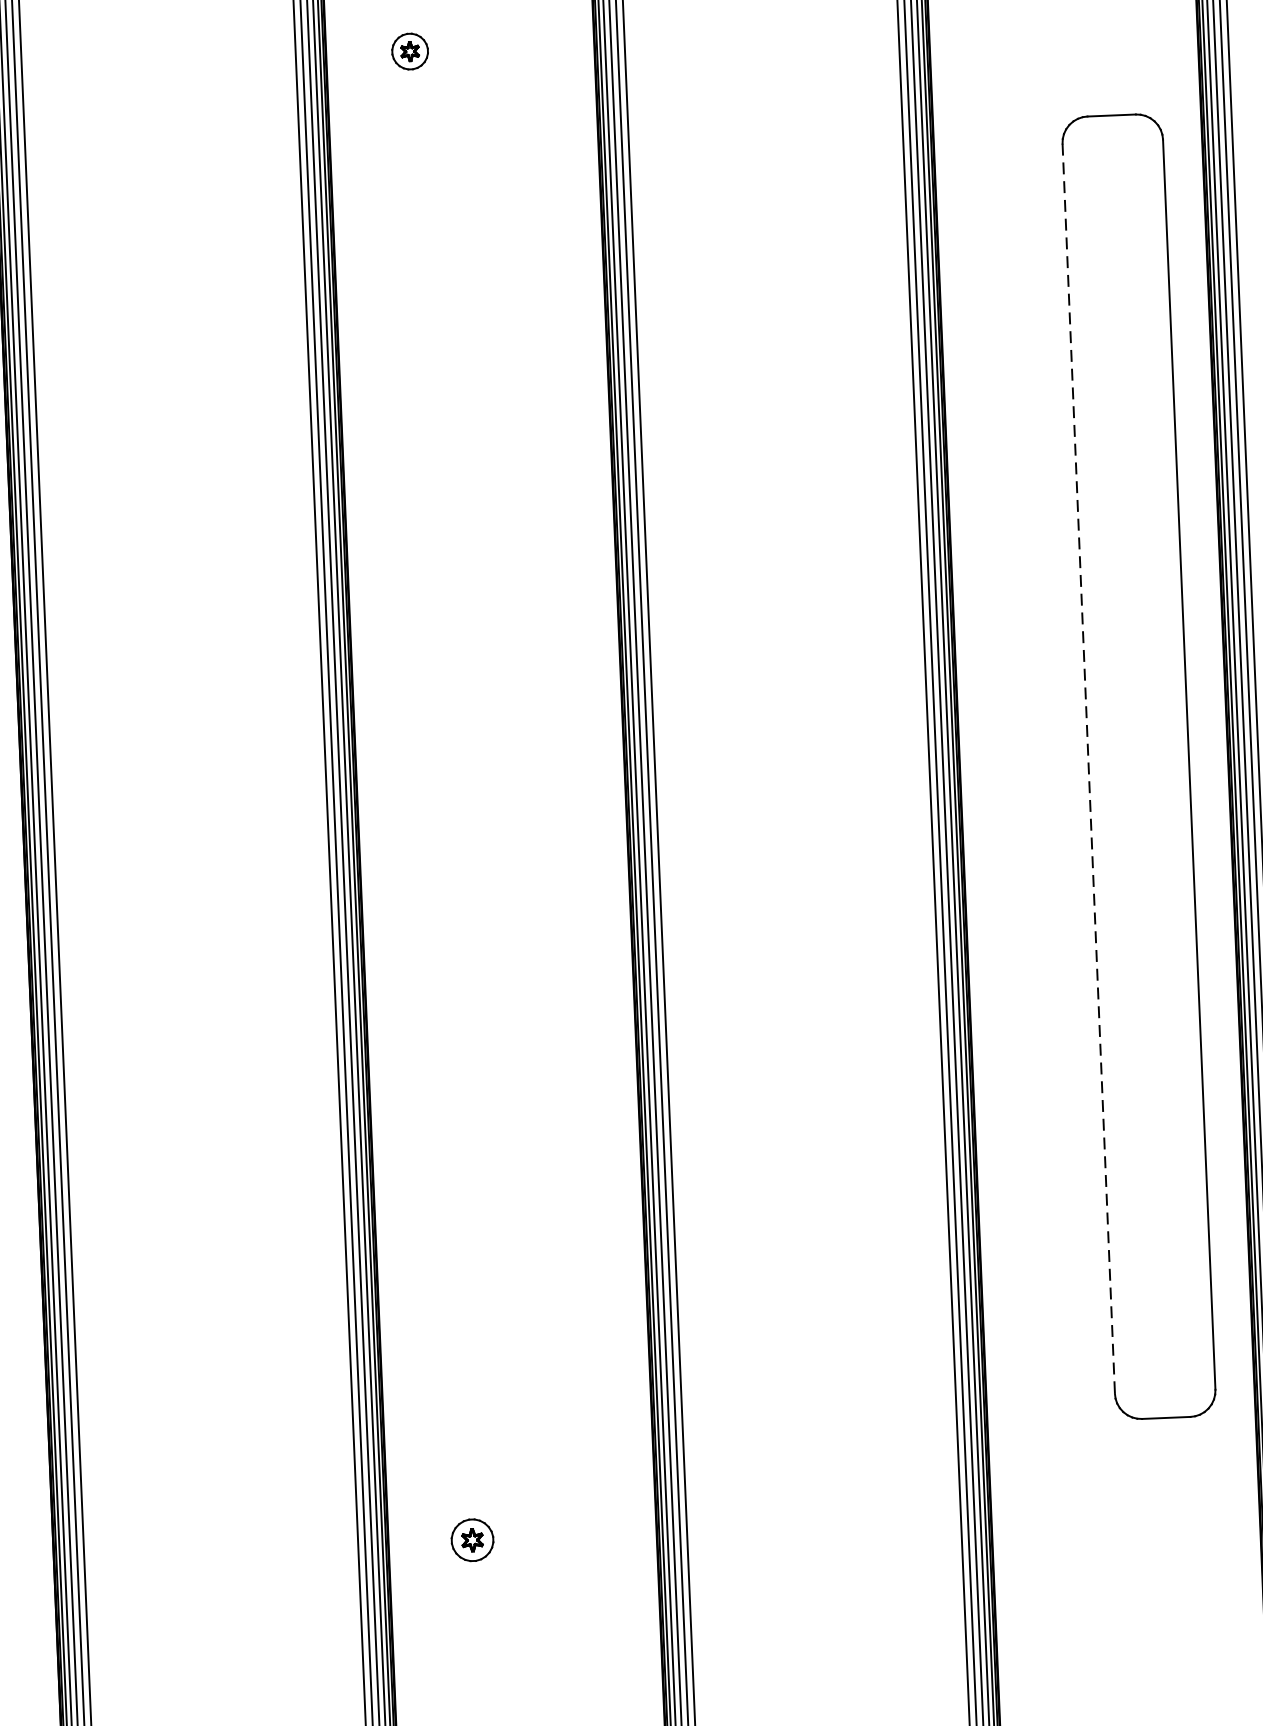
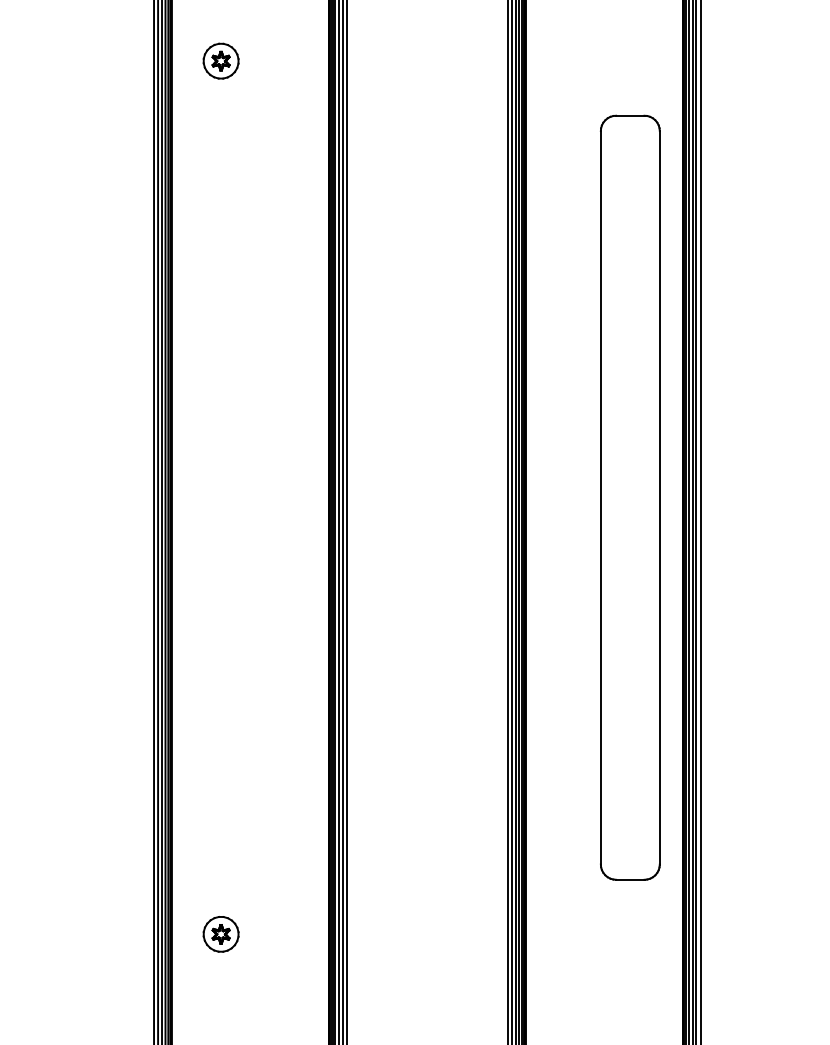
part: (409, 50) -> (220, 60), size x1.67
line: (1088, 768) -> (600, 497), dashed -> solid
part: (471, 1540) -> (220, 934), size x1.43

